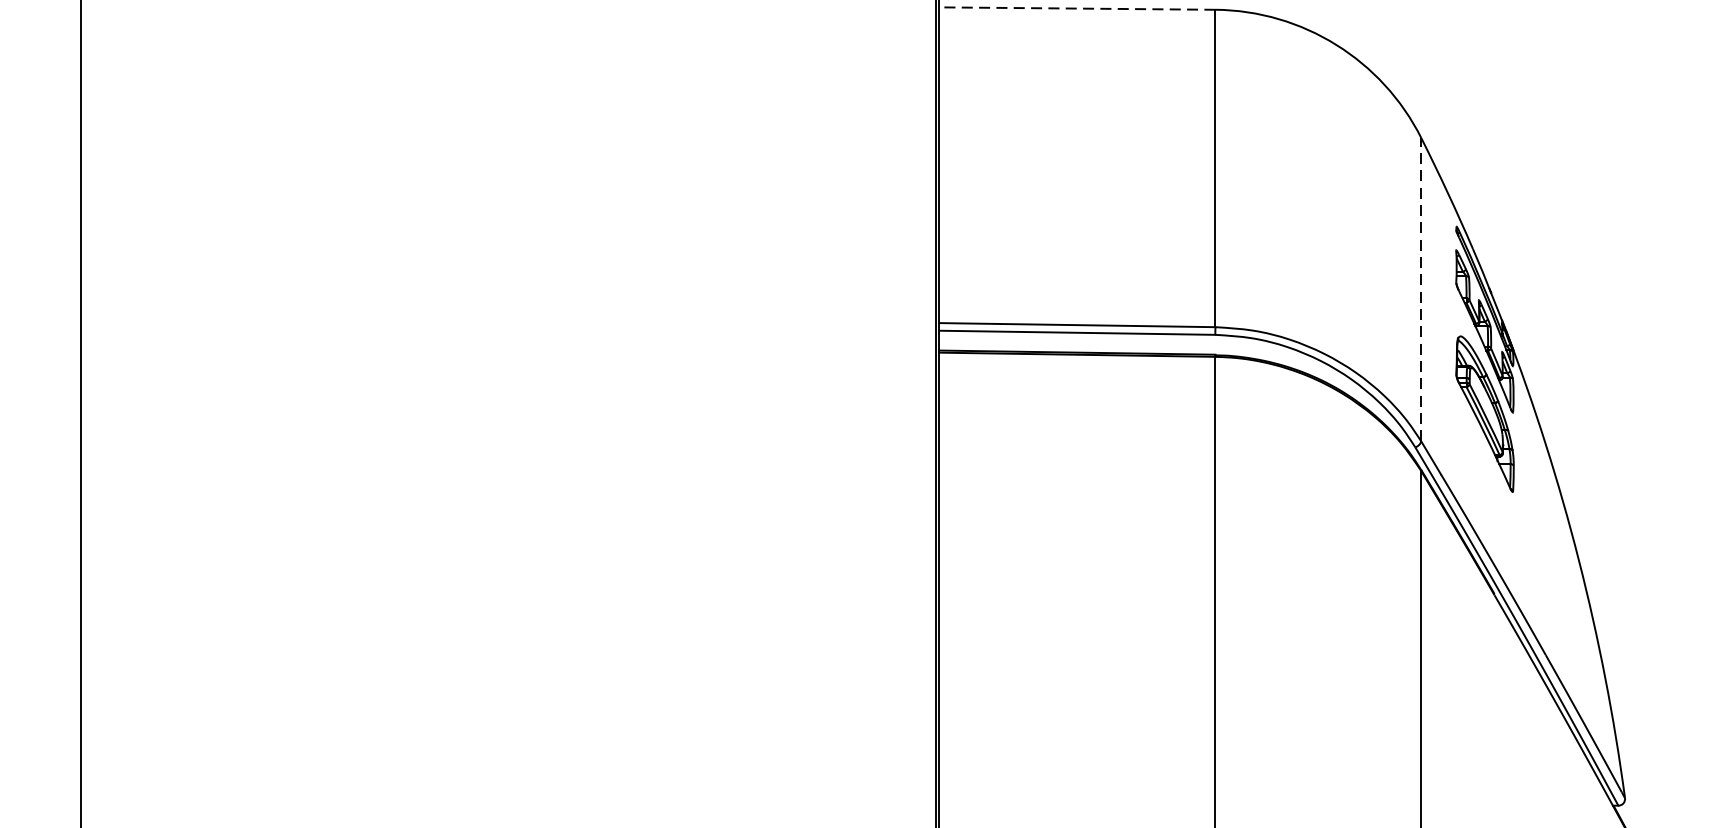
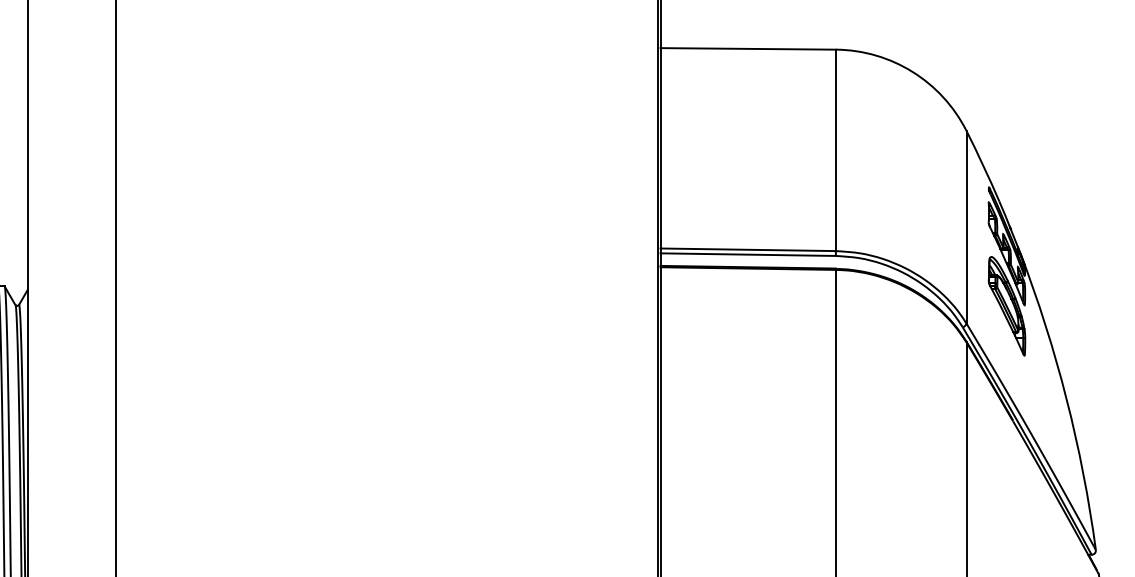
line: (1077, 7) -> (748, 48), dashed -> solid
line: (1421, 288) -> (966, 226), dashed -> solid

